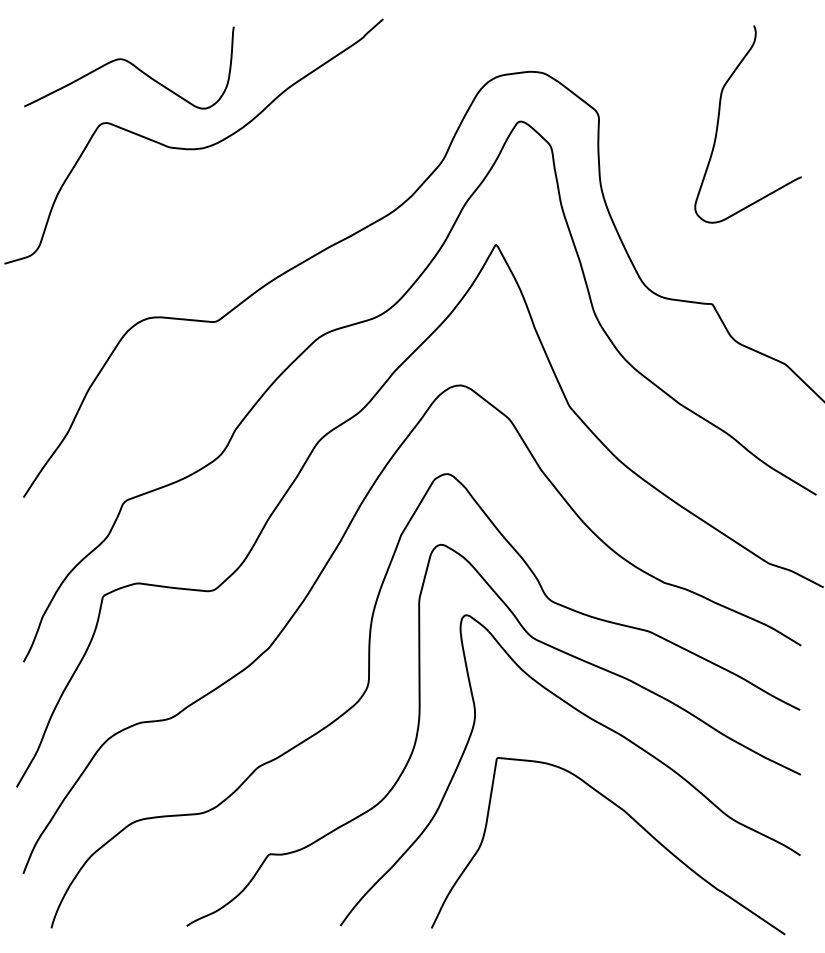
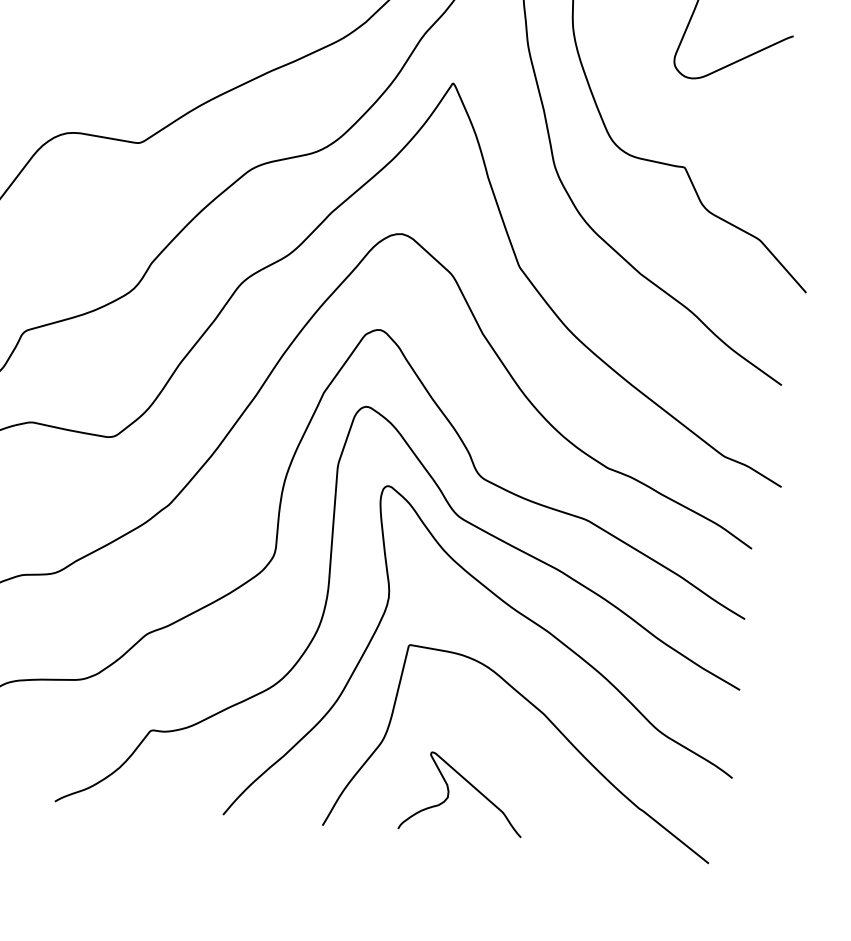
curve: (563, 881) -> (471, 785), added

